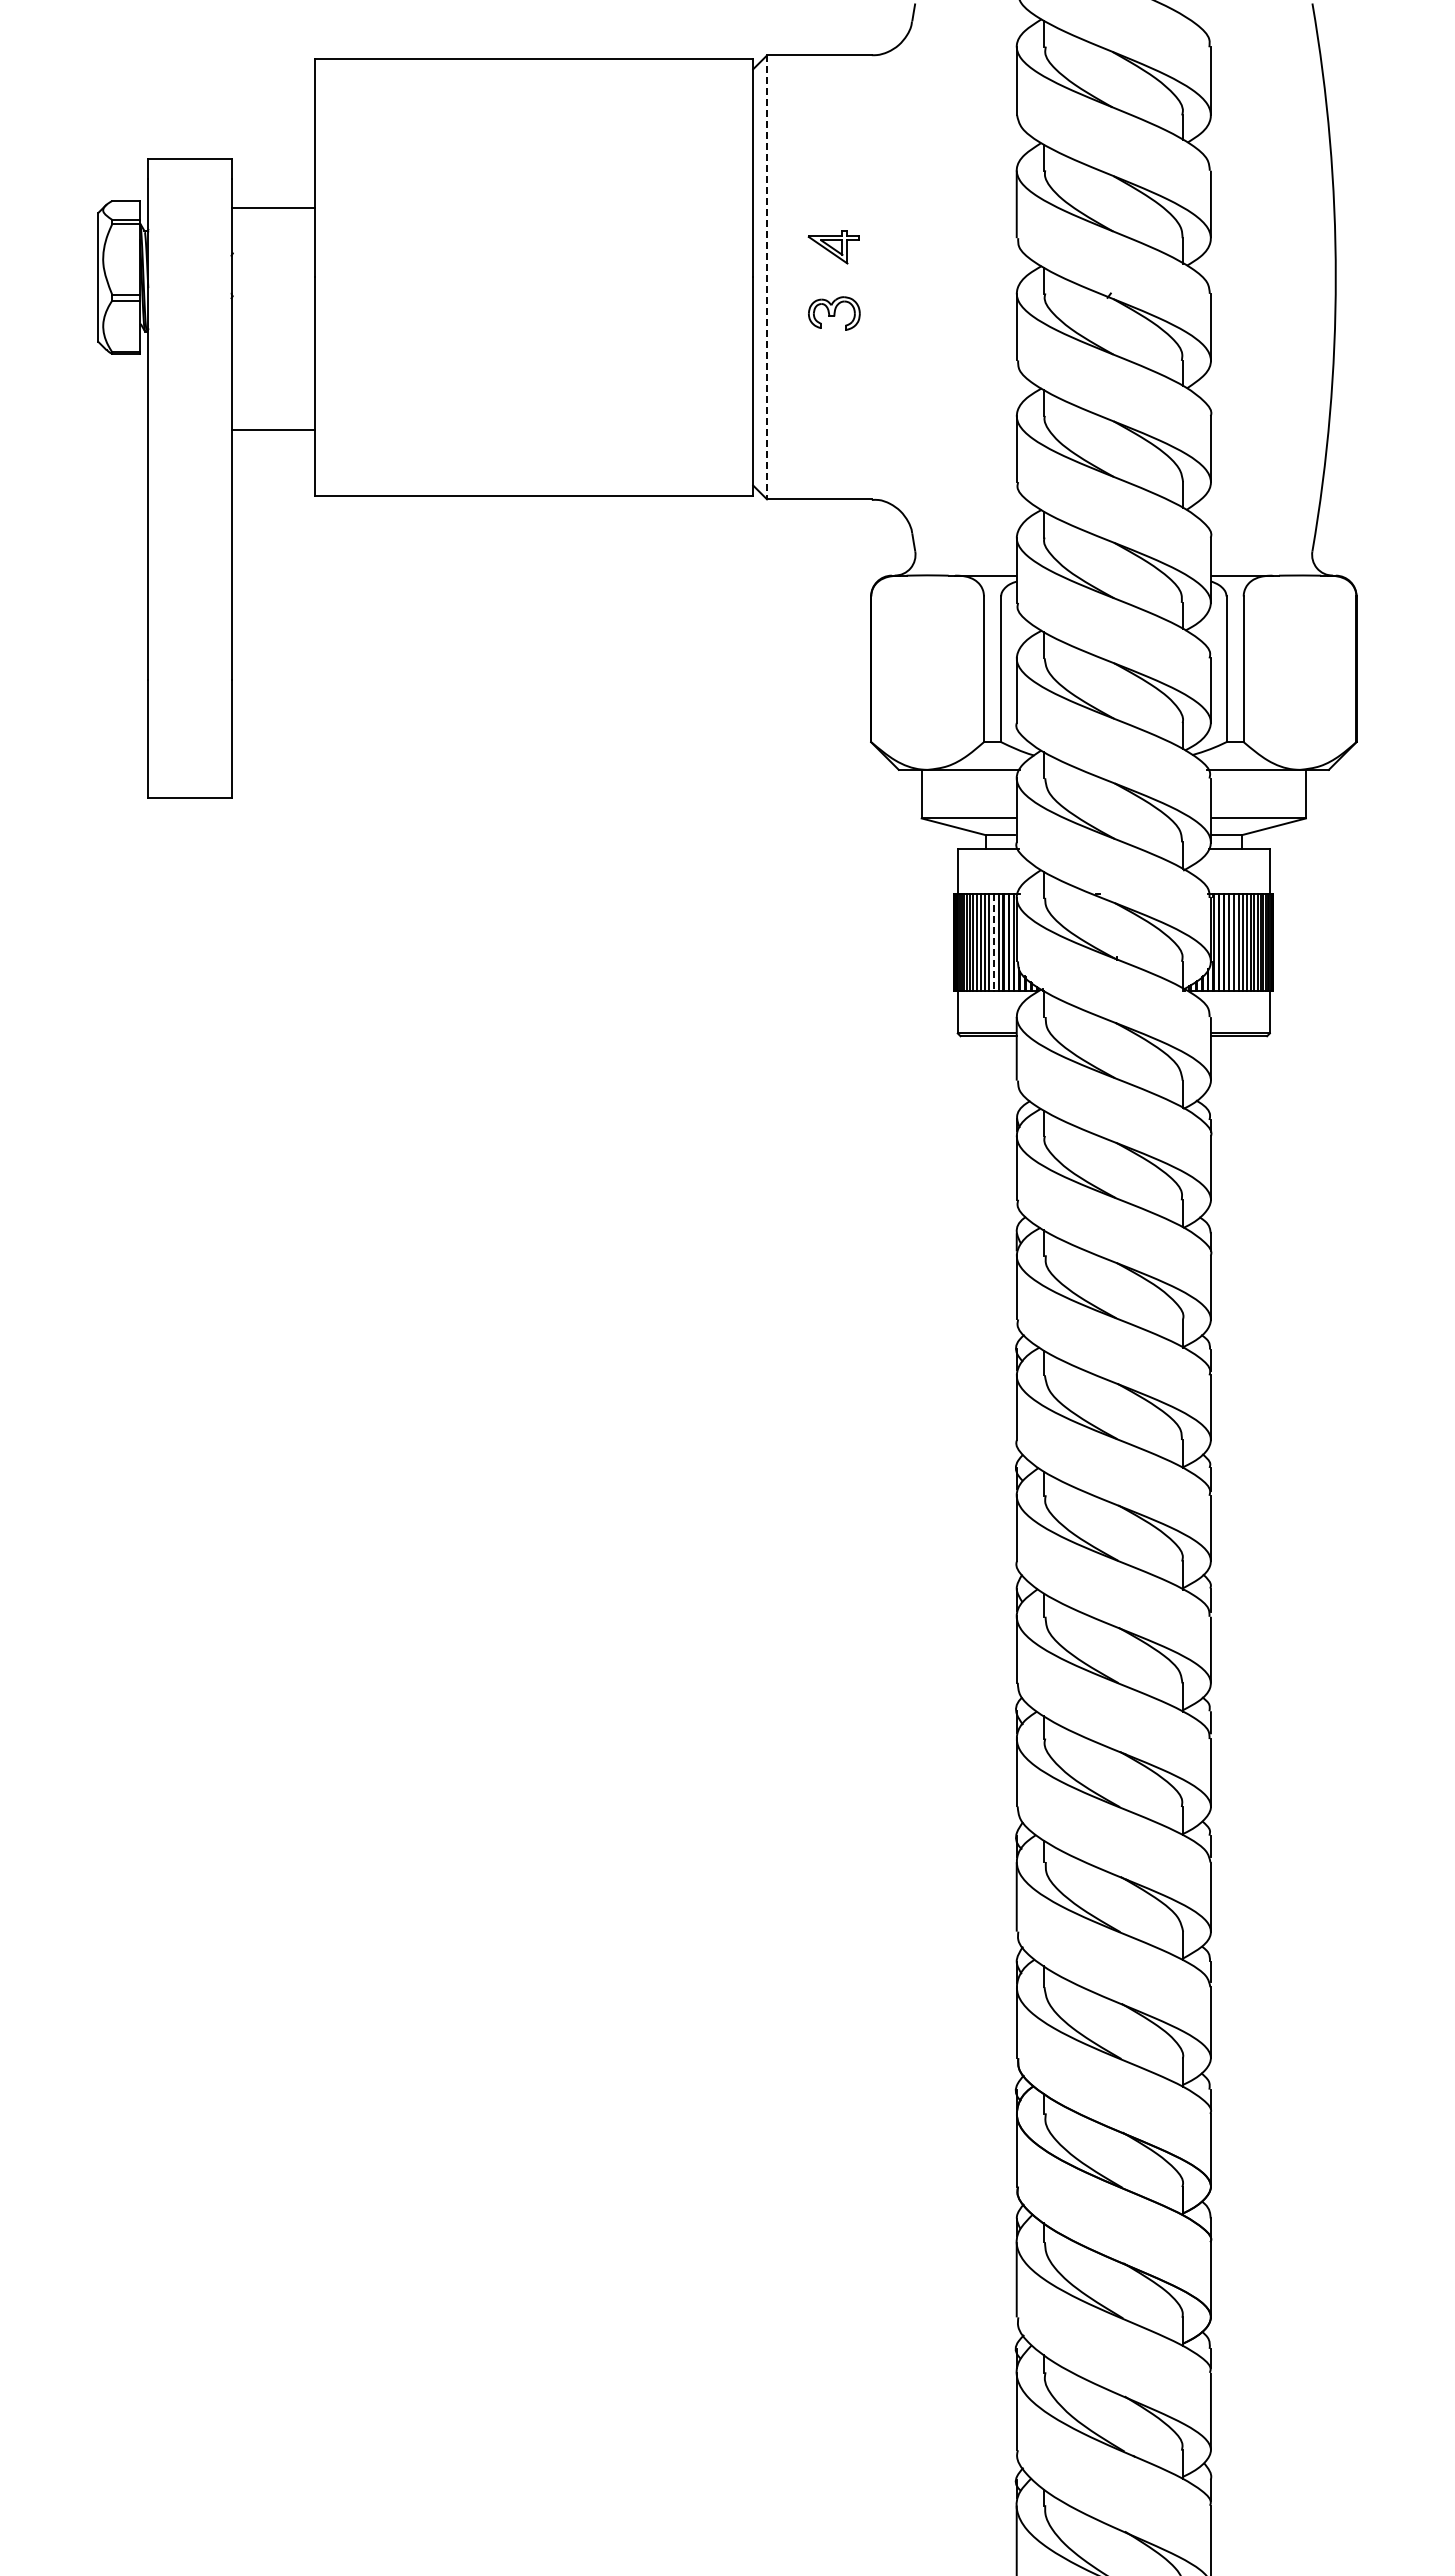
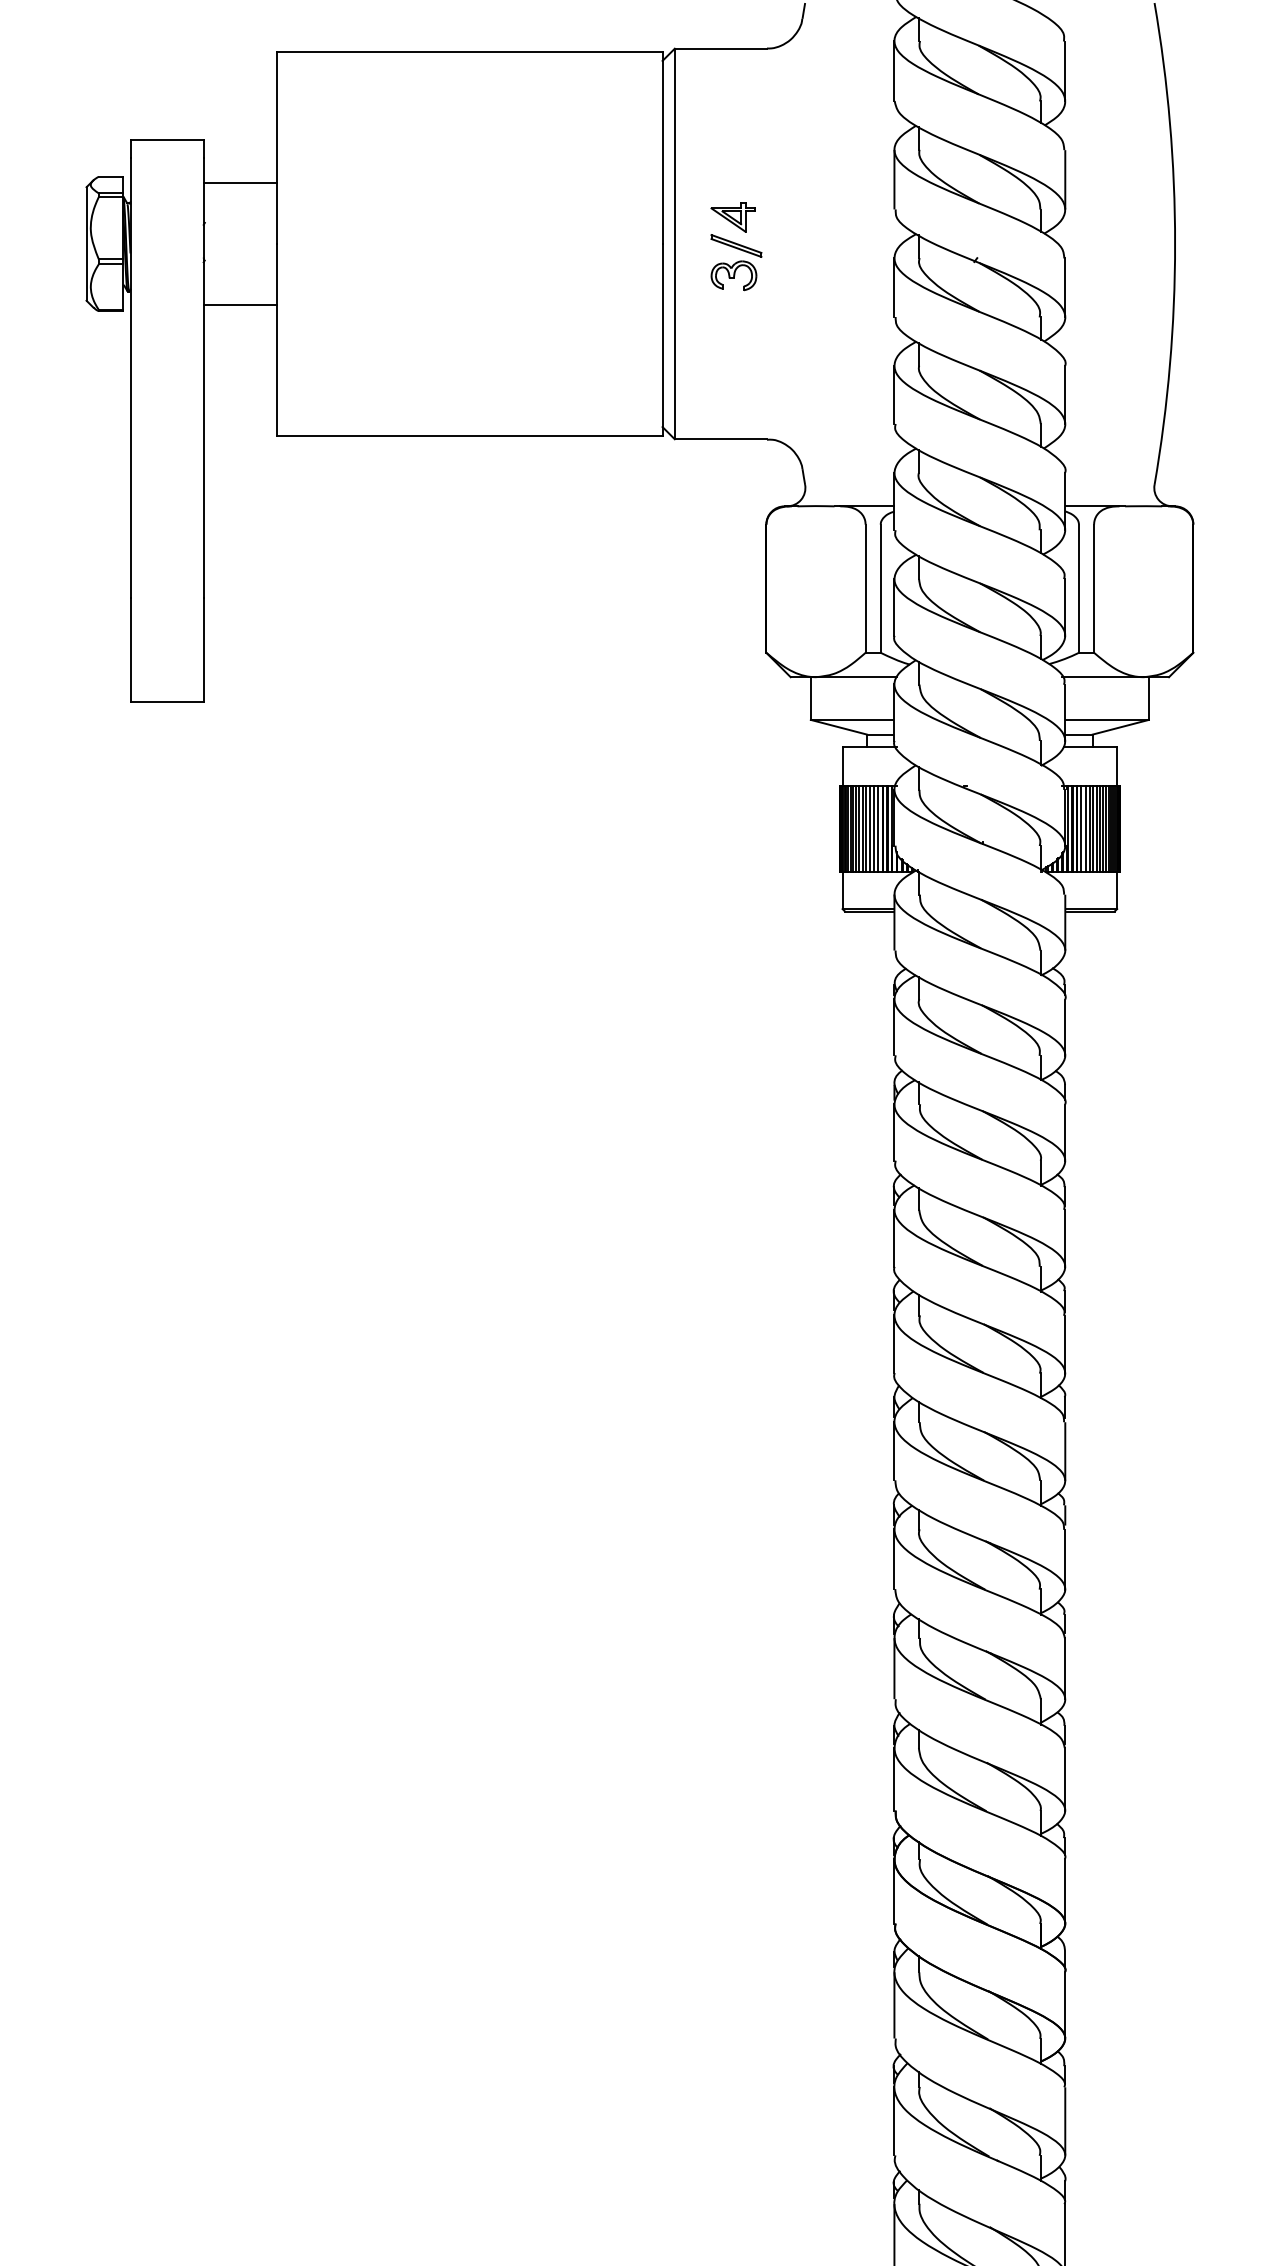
line: (767, 277) -> (675, 244), dashed -> solid
part: (836, 279) -> (735, 245), added
line: (272, 429) -> (239, 304), moved
line: (993, 942) -> (874, 829), dashed -> solid

